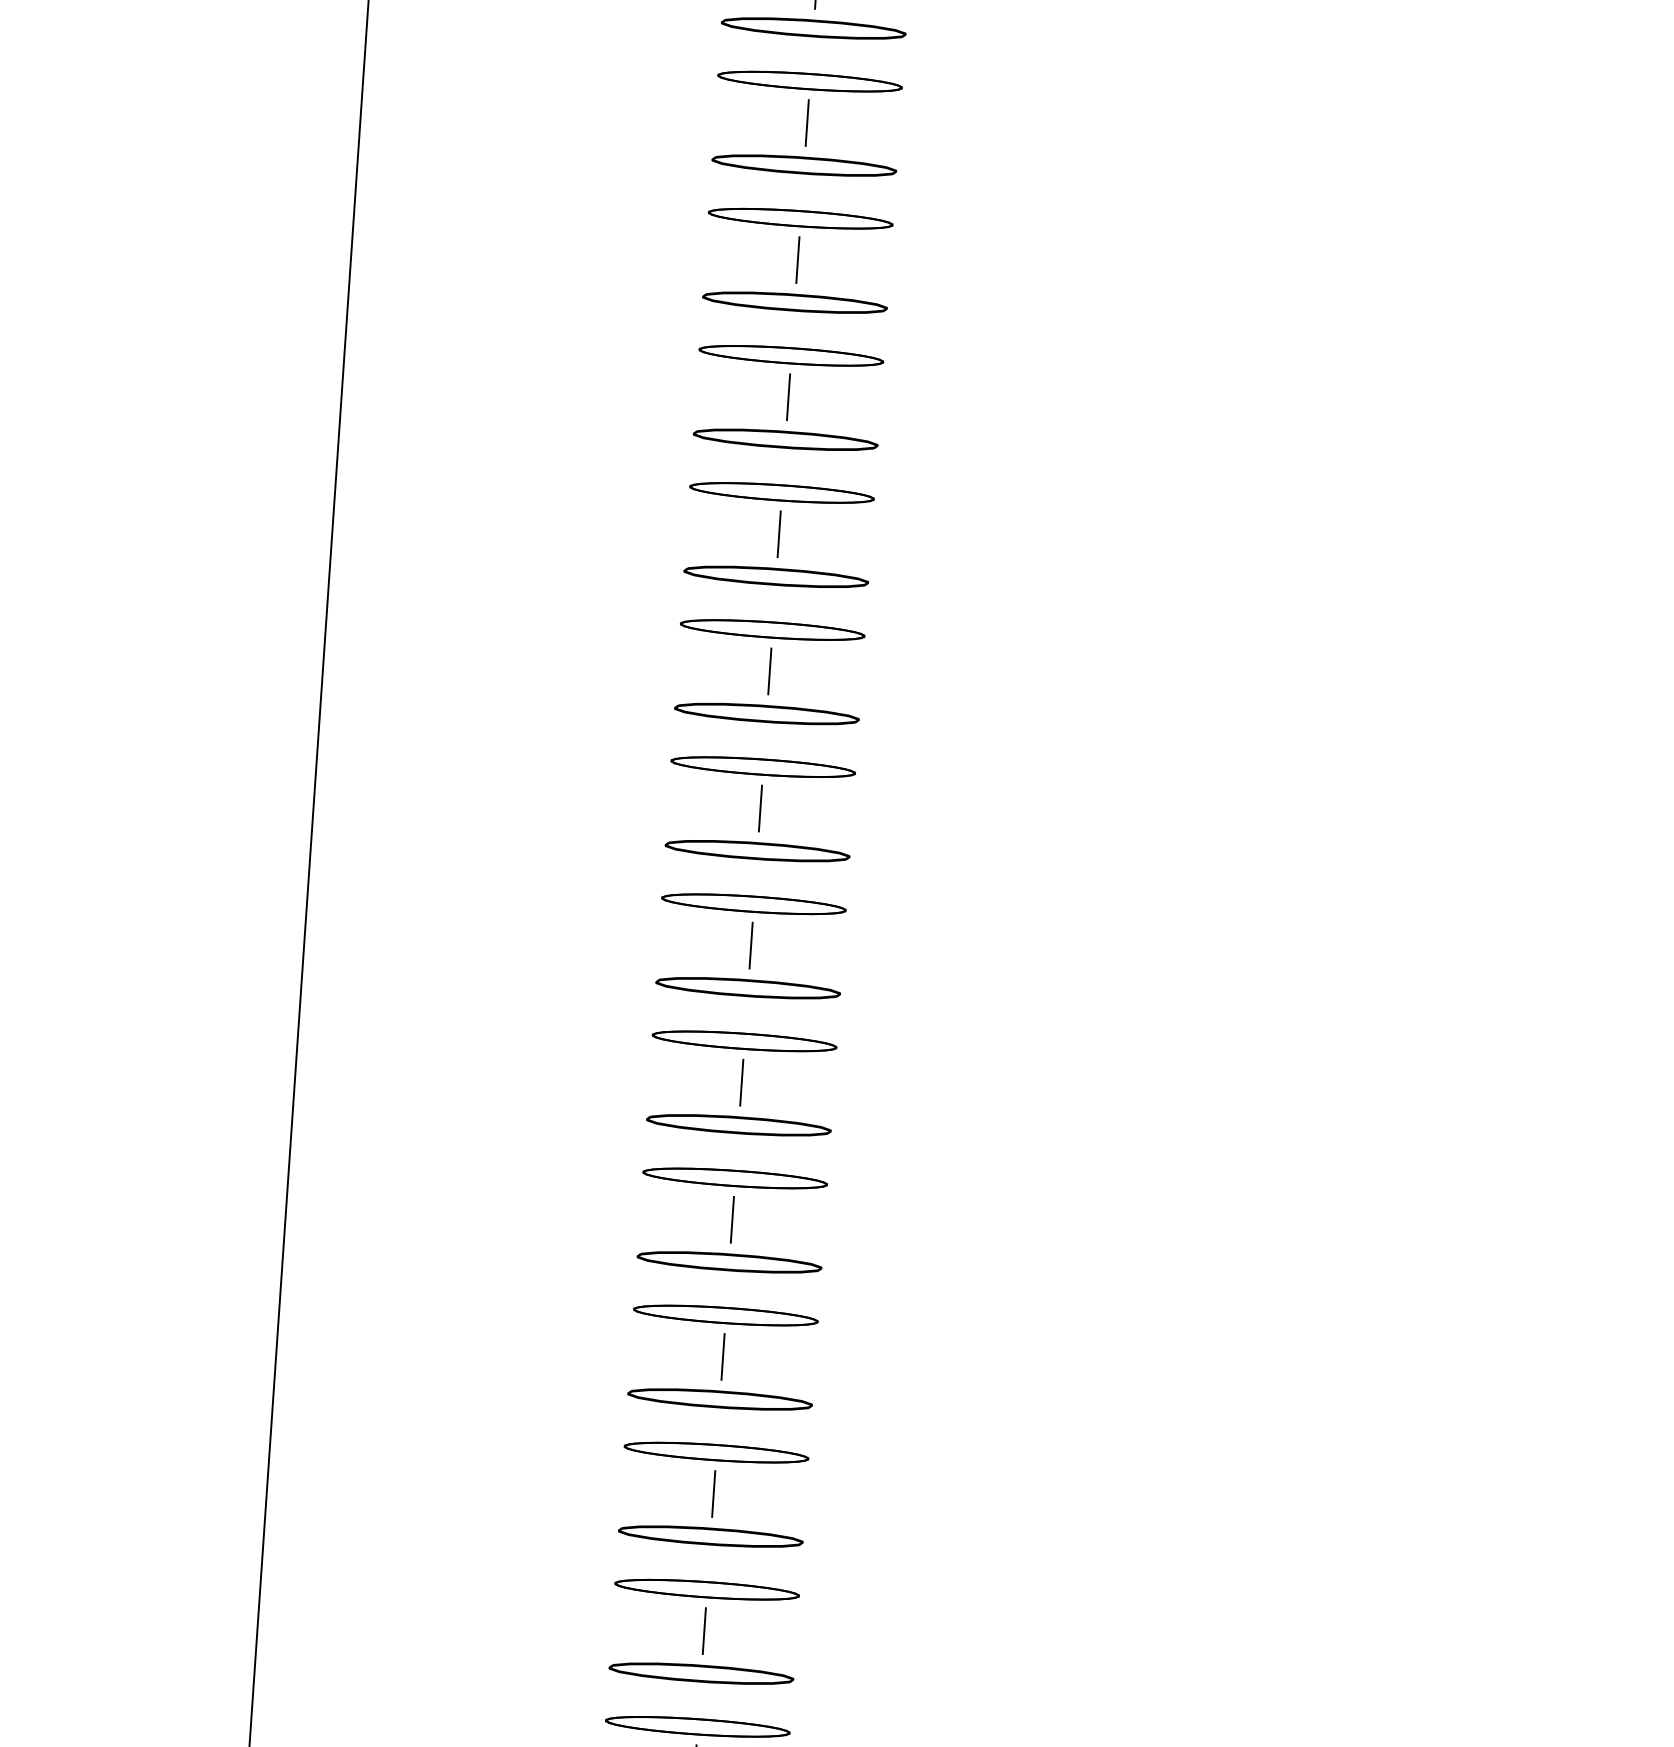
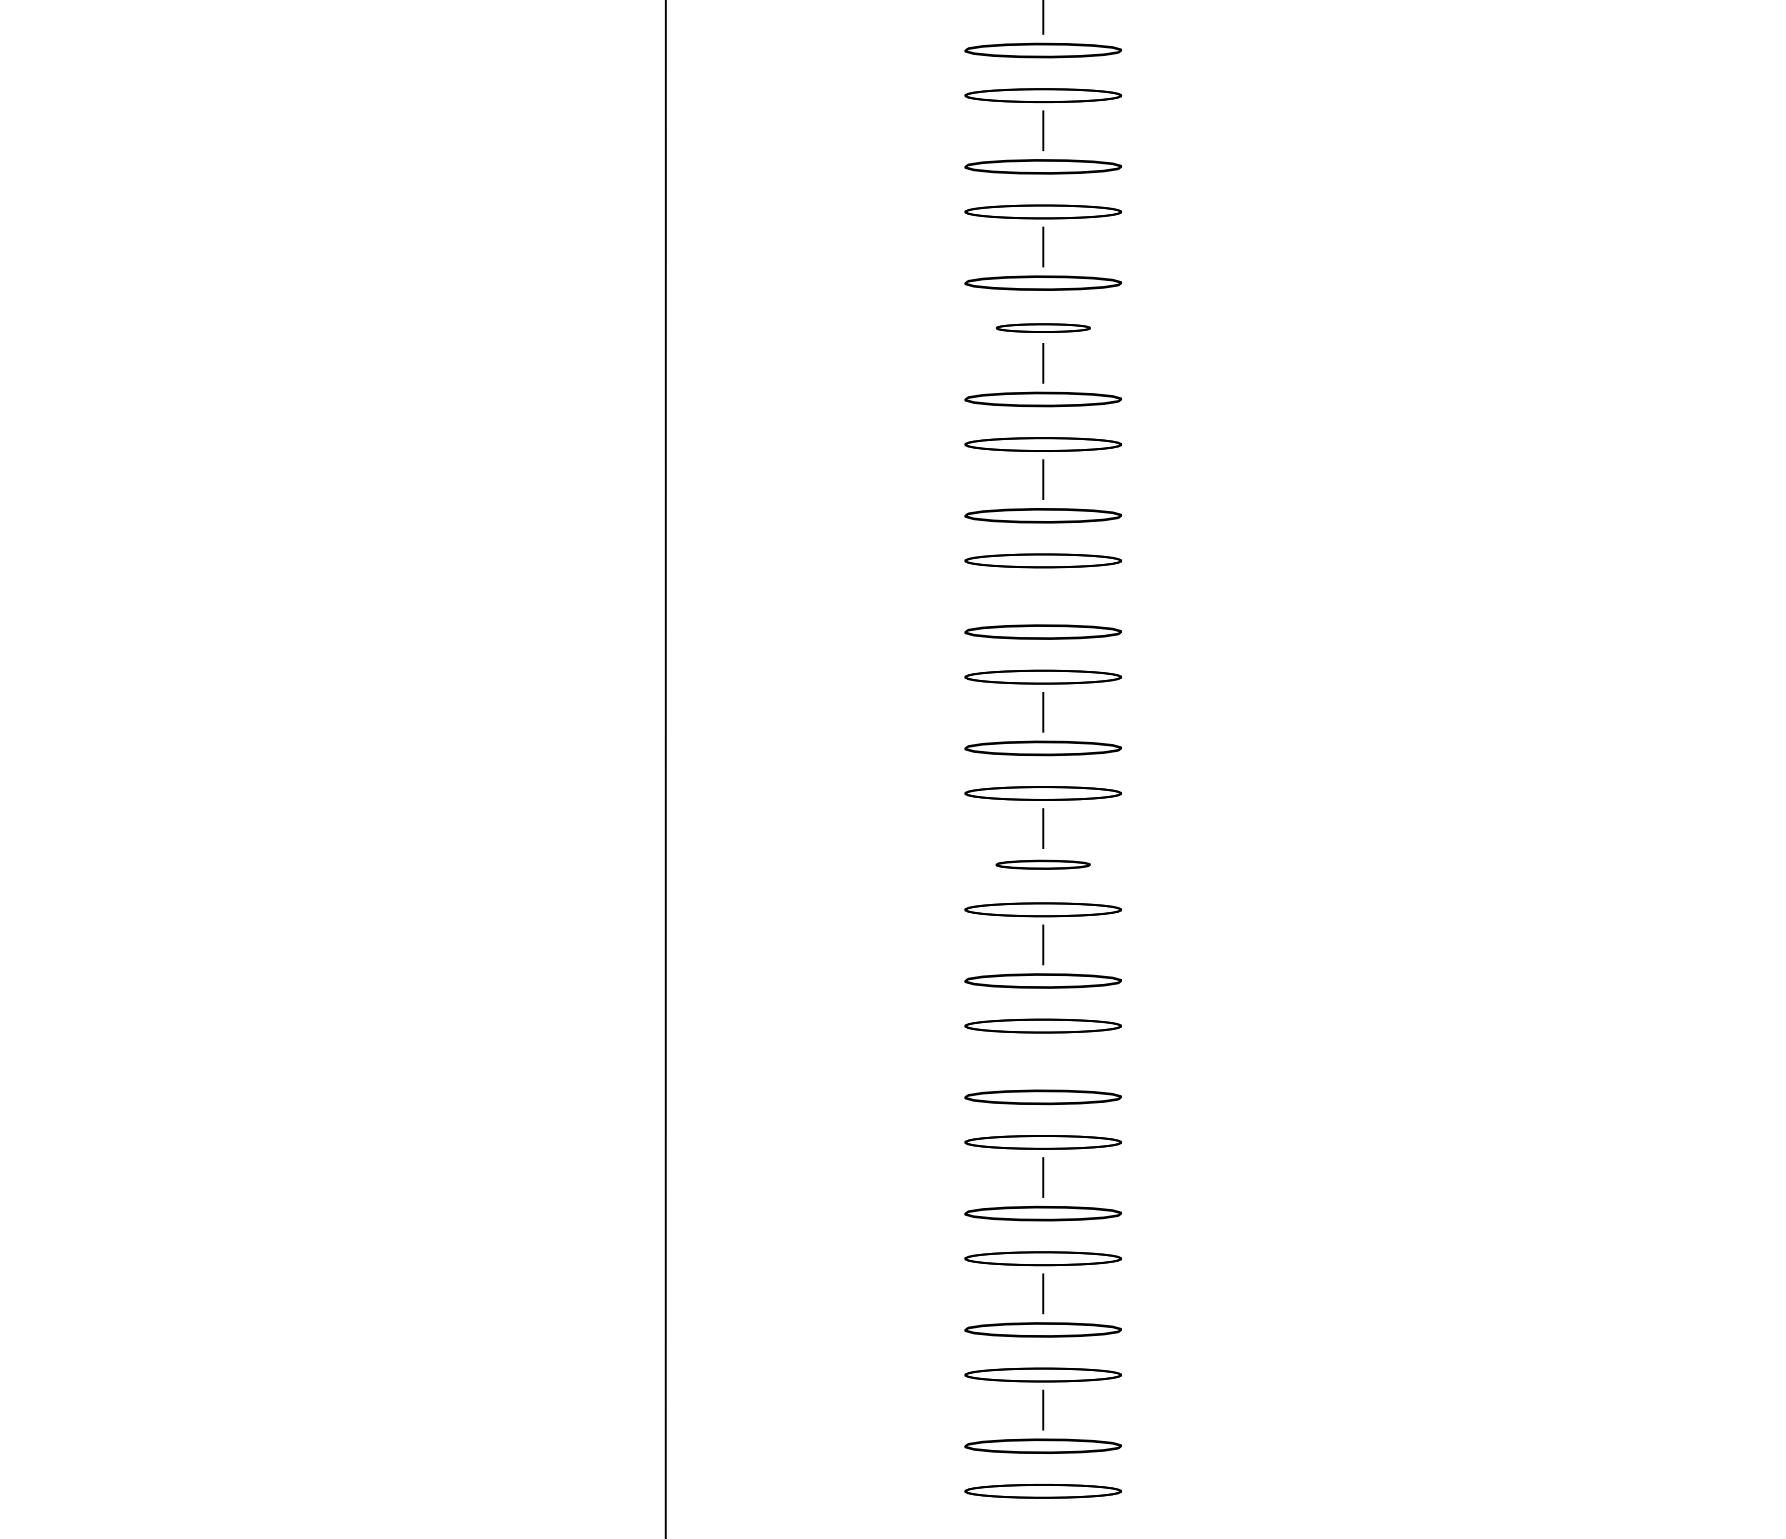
part: (782, 492) -> (1043, 327), size x0.6
line: (760, 807) -> (1043, 595), removed
part: (737, 1124) -> (1042, 864), size x0.6
line: (723, 1356) -> (1043, 1060), removed

